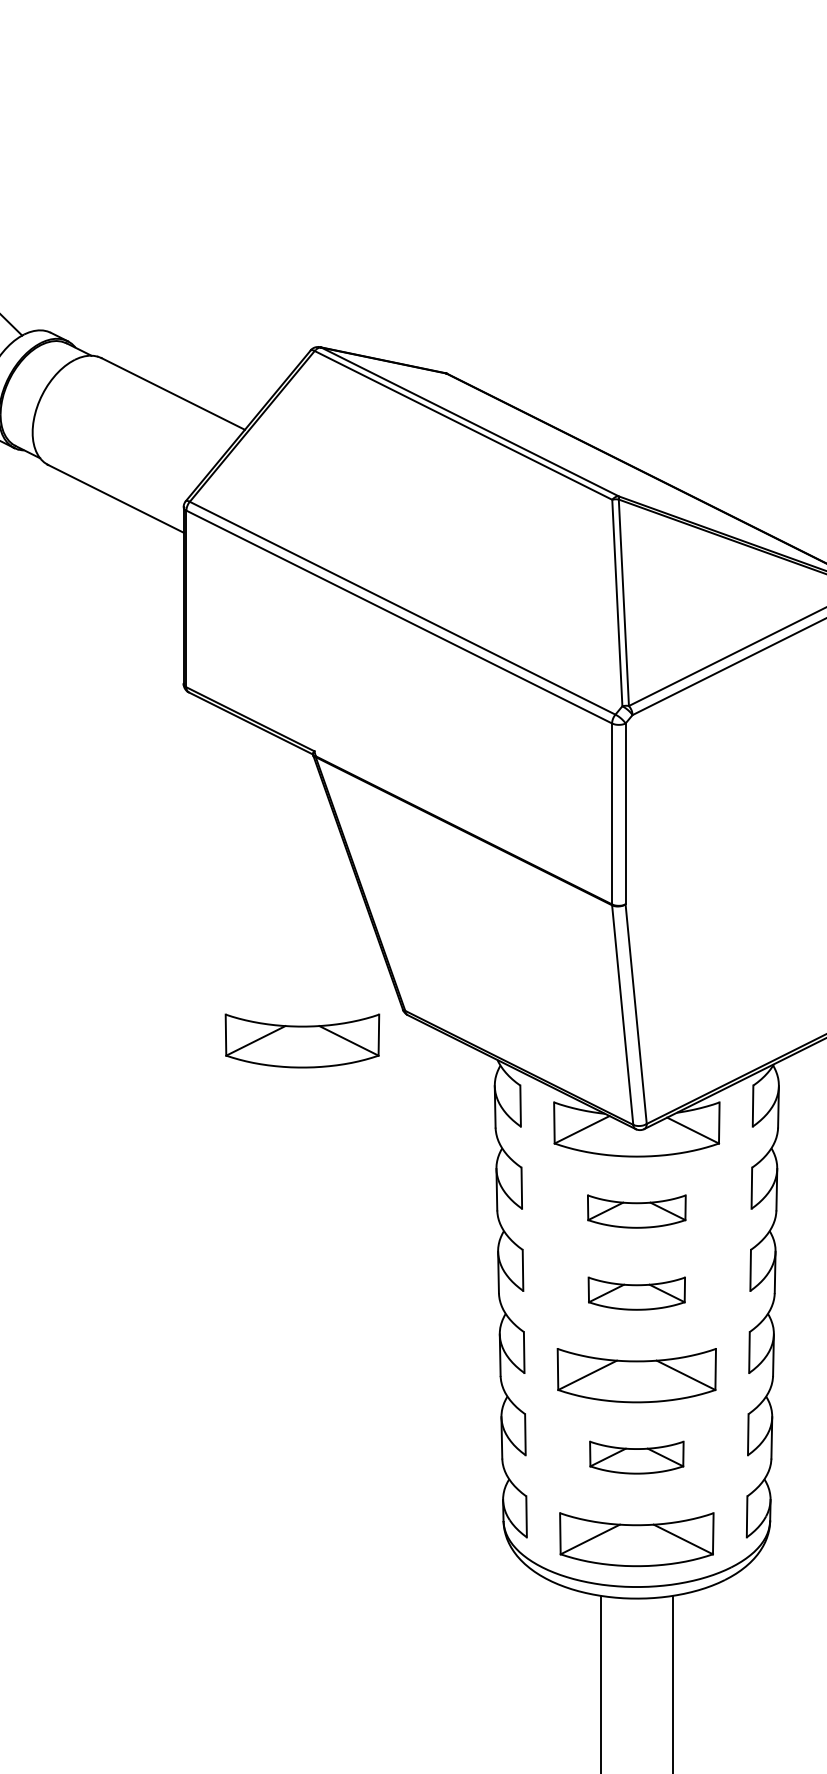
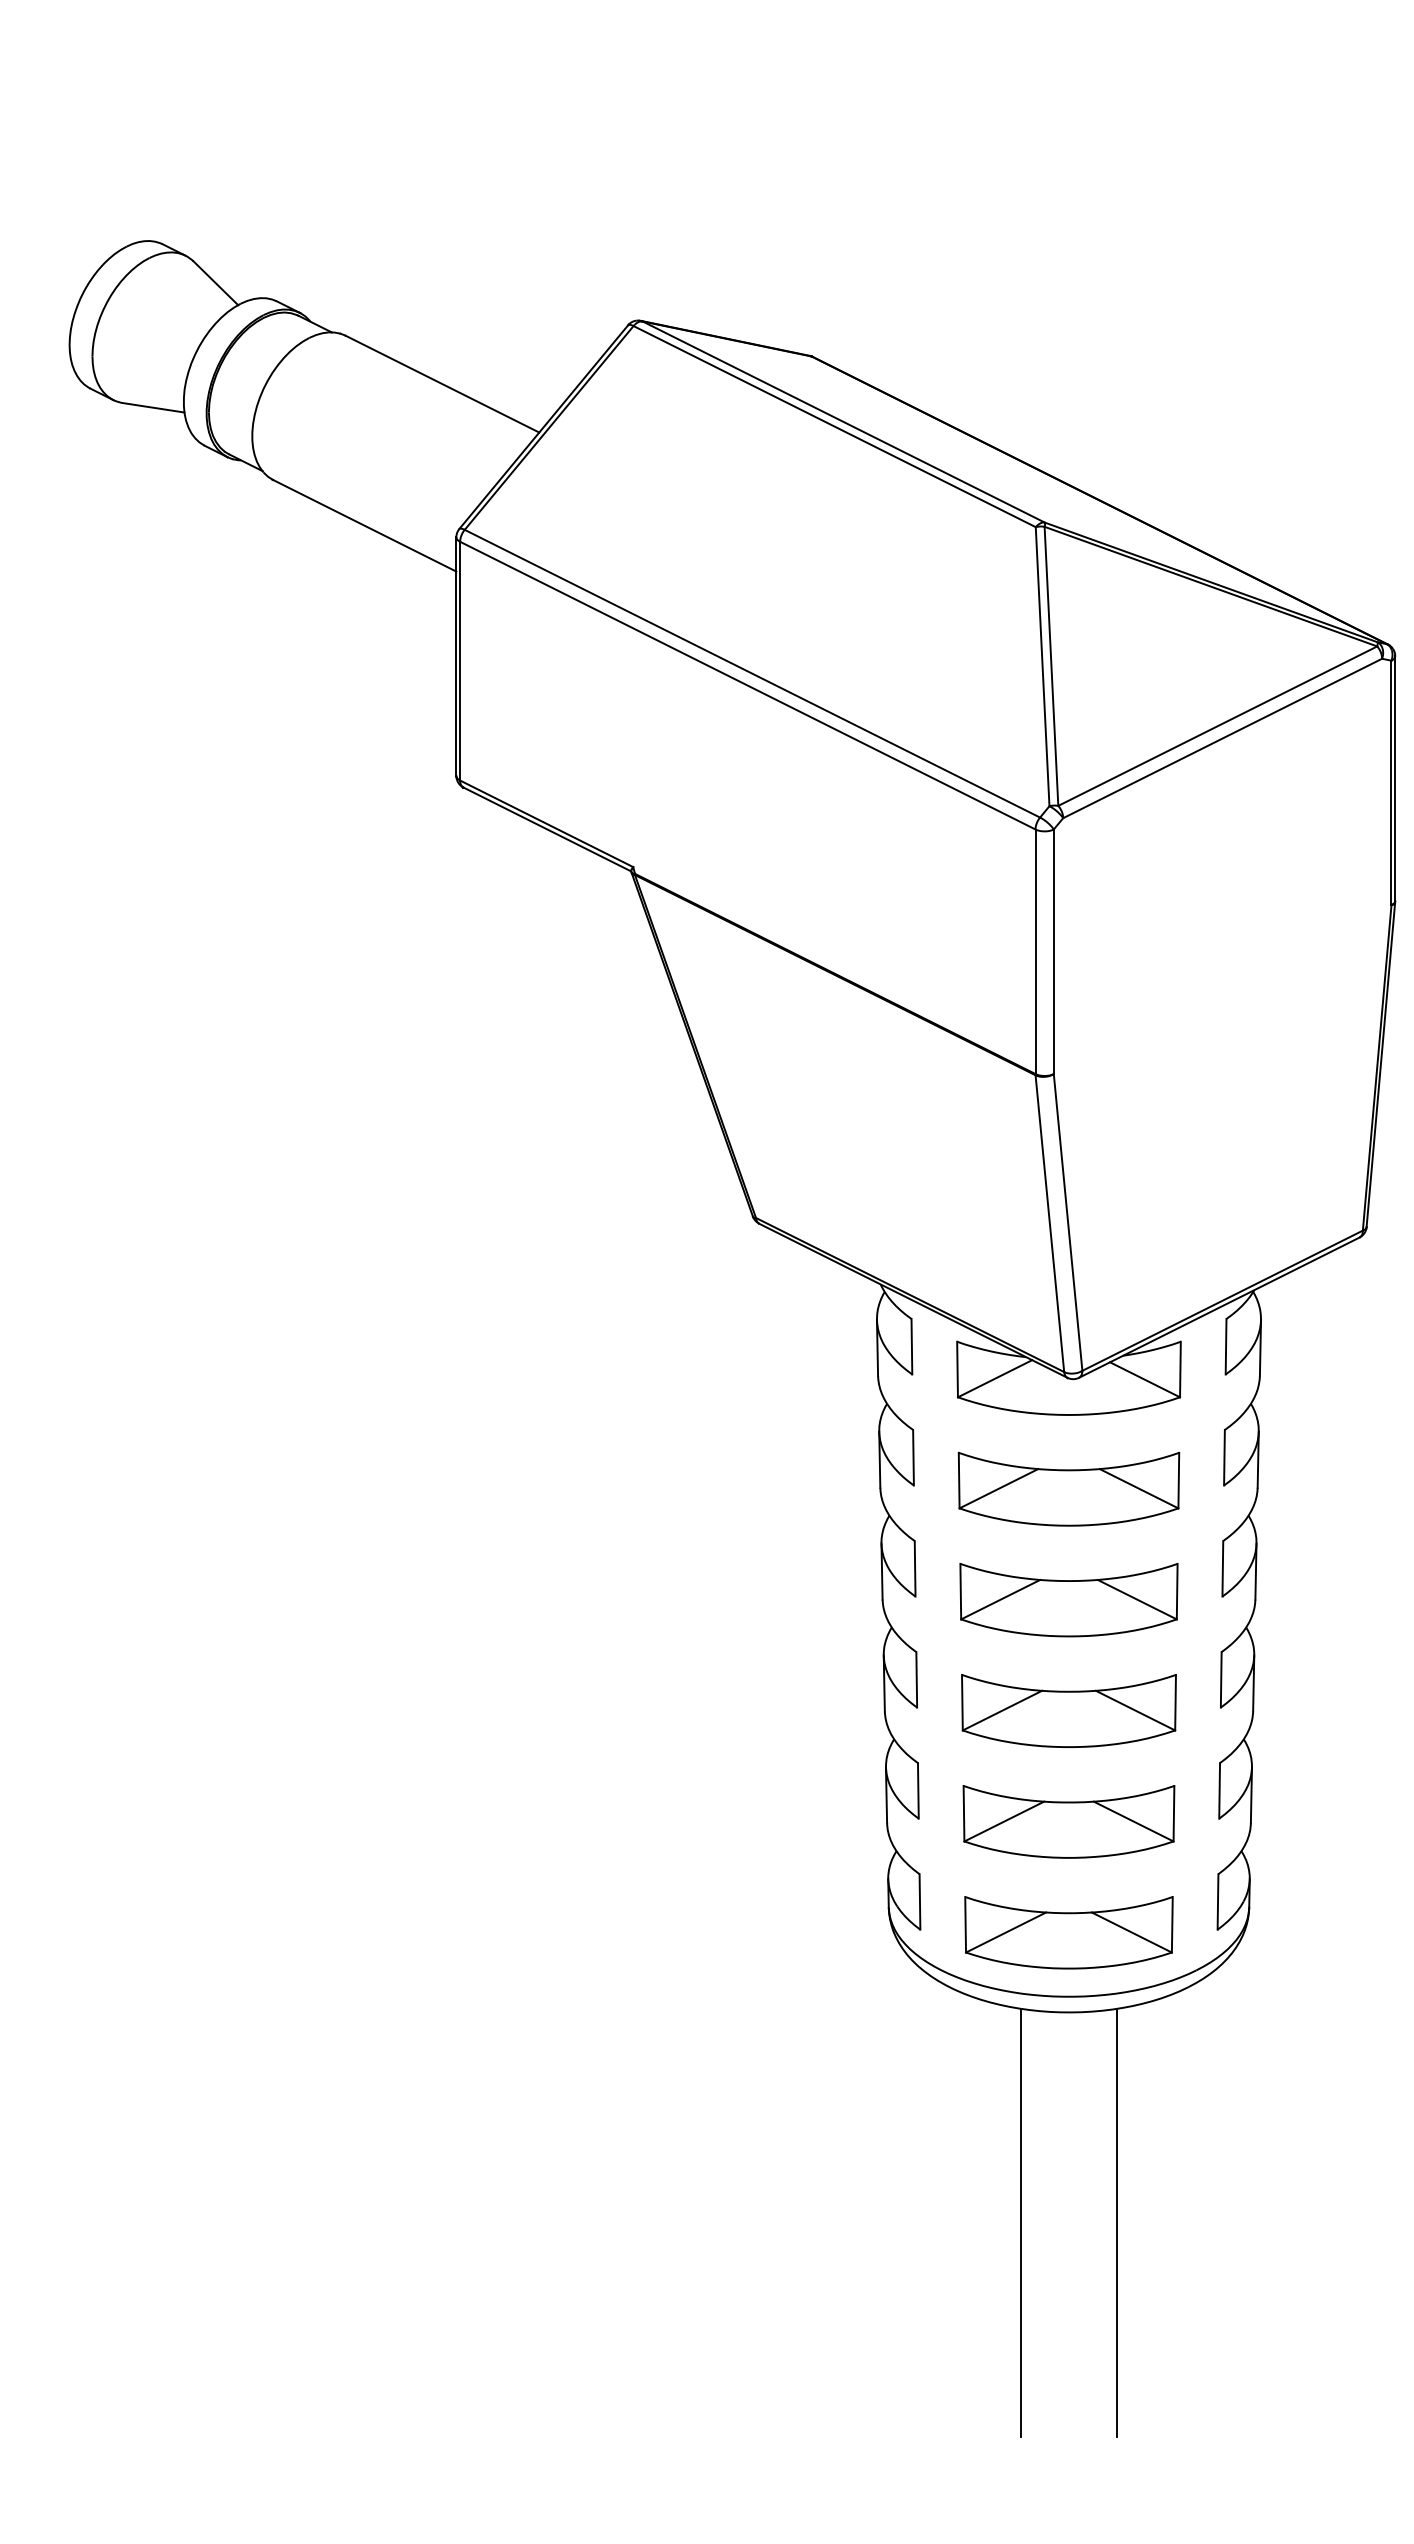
part: (302, 1040) -> (616, 1258), removed
part: (636, 1211) -> (1068, 1489), size x1.67
part: (636, 1293) -> (1068, 1600), size x1.67
part: (636, 1457) -> (1068, 1821), size x1.67

